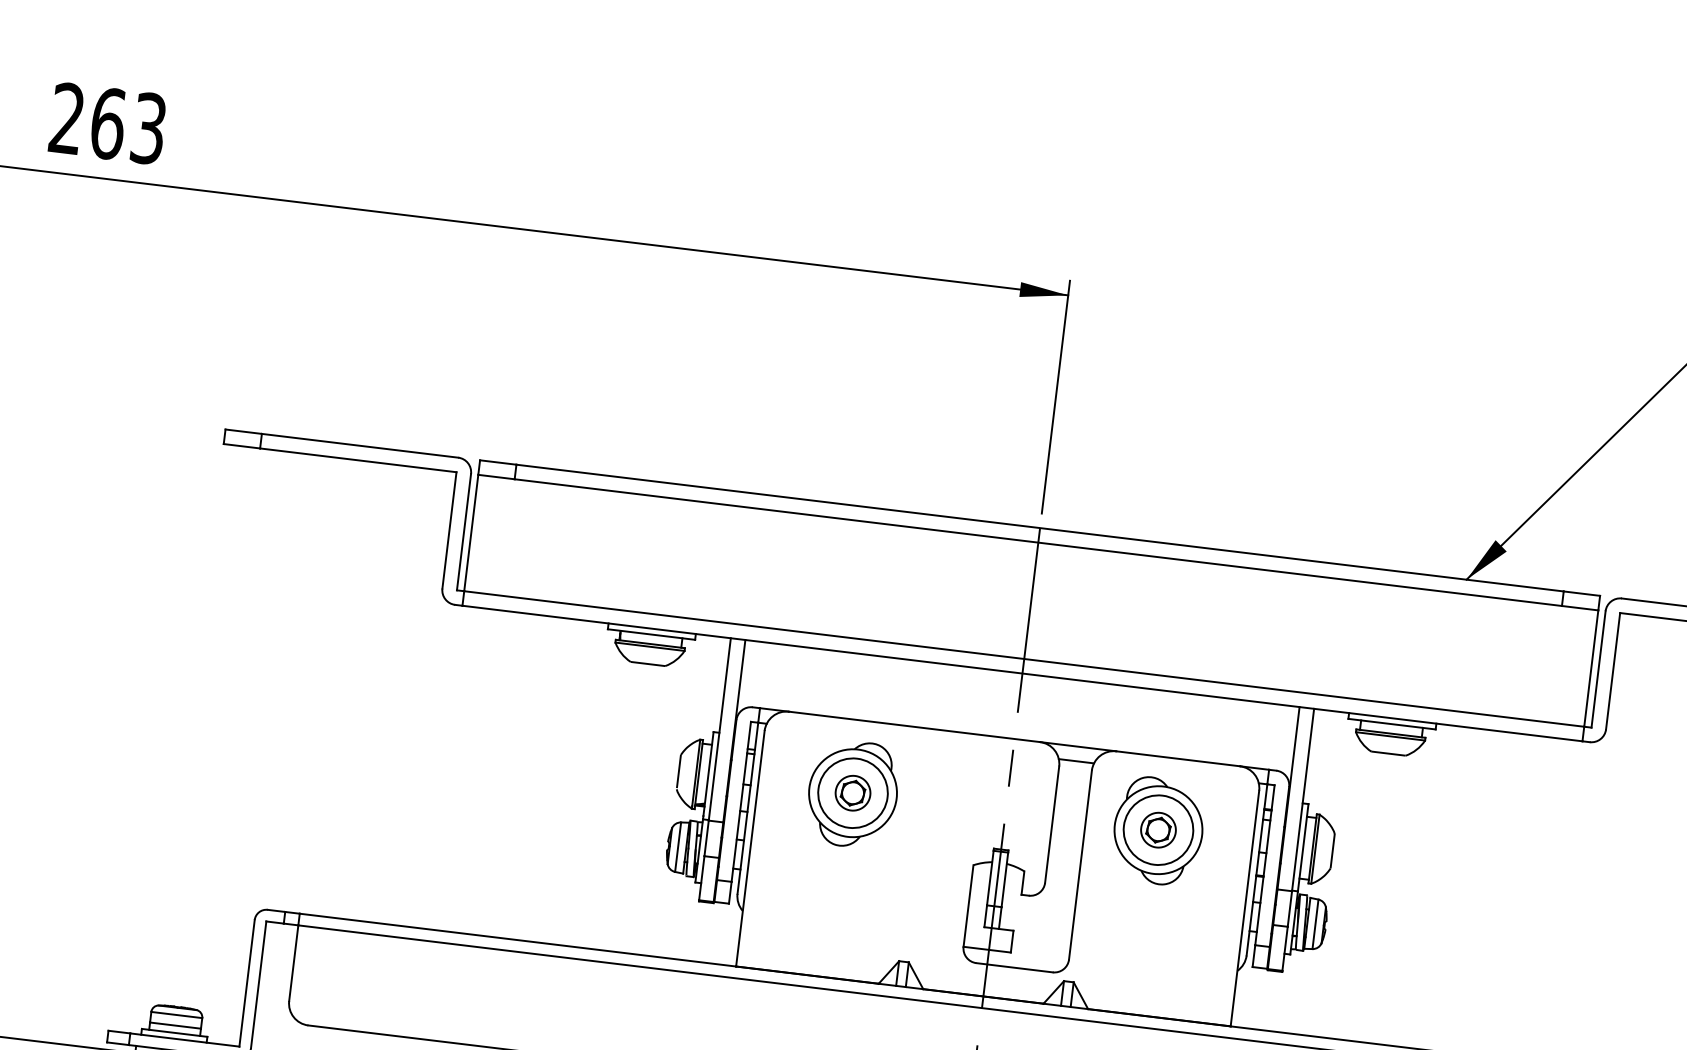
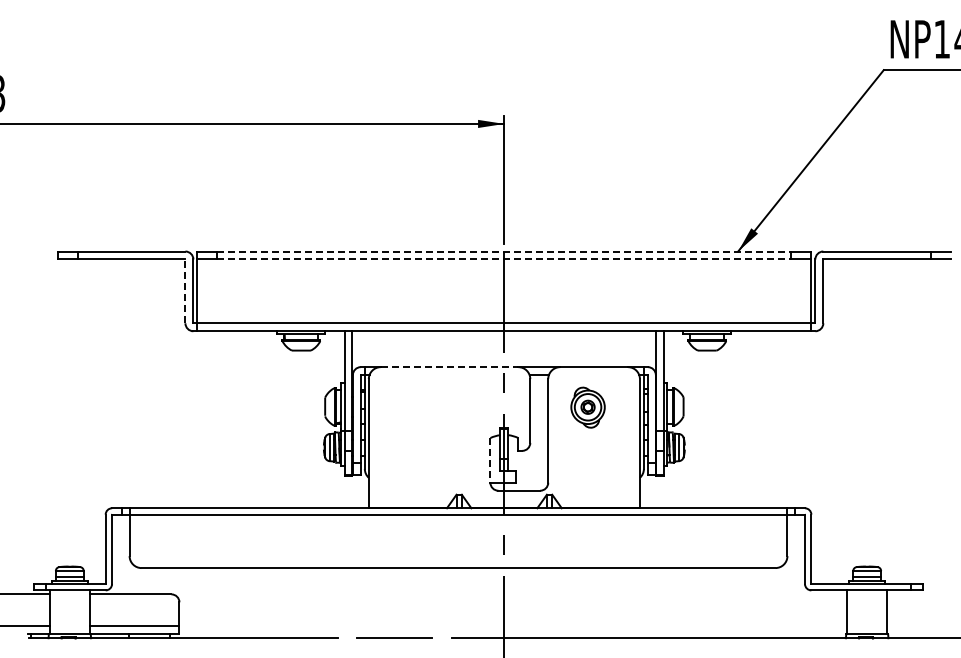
line: (1040, 528) -> (504, 251), solid -> dashed
line: (449, 530) -> (185, 291), solid -> dashed
line: (1038, 542) -> (504, 259), solid -> dashed
line: (914, 727) -> (449, 367), solid -> dashed
part: (852, 794) -> (420, 407), removed
part: (1157, 830) -> (587, 407), size x0.7
line: (968, 906) -> (490, 460), solid -> dashed

